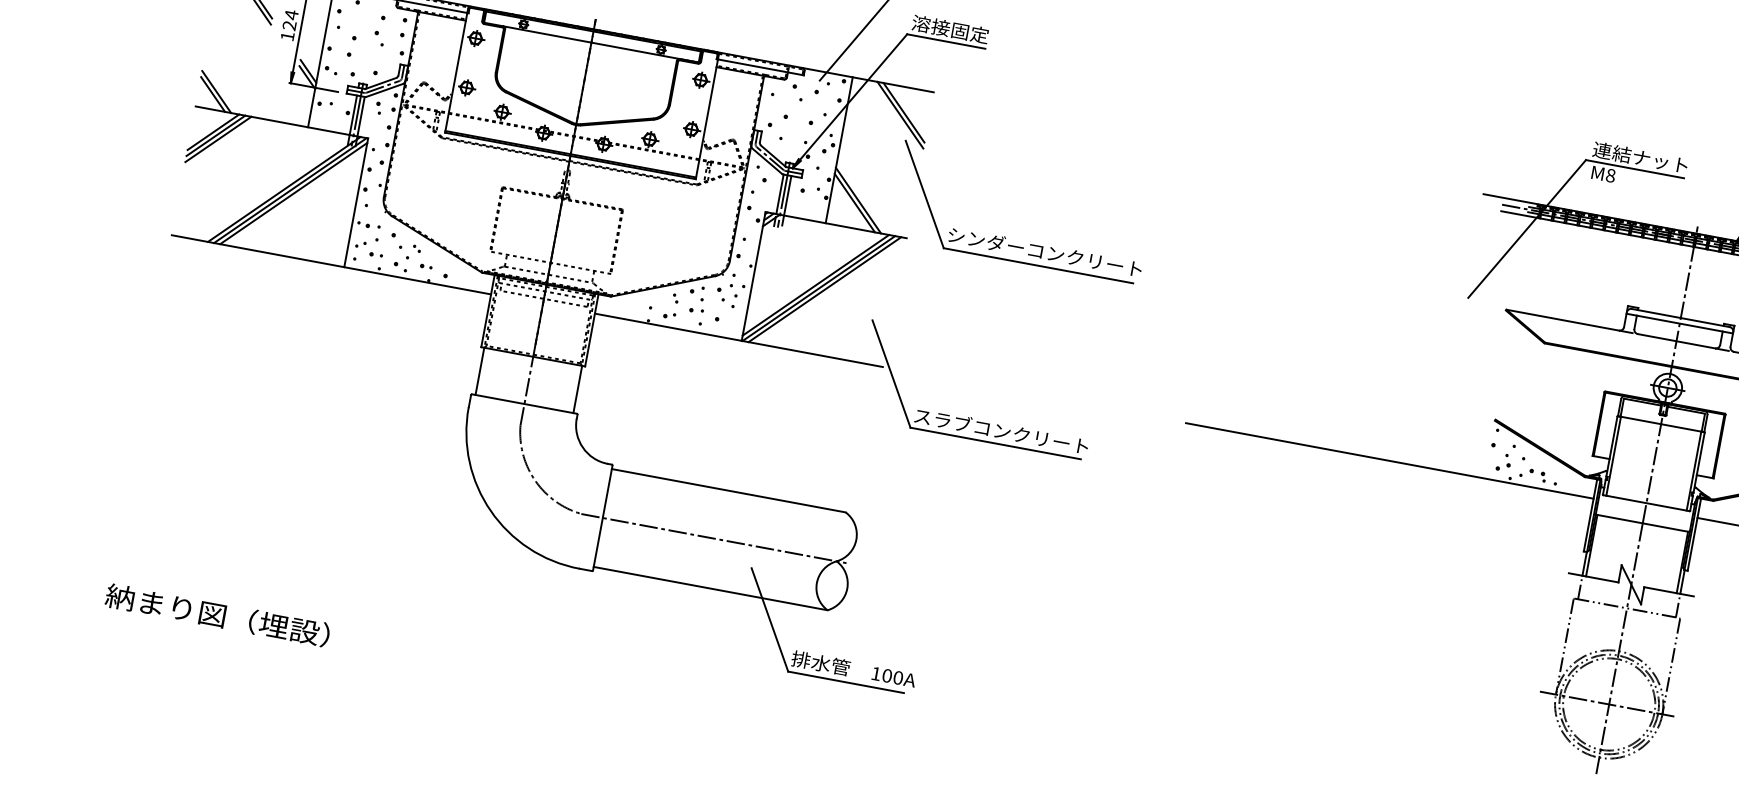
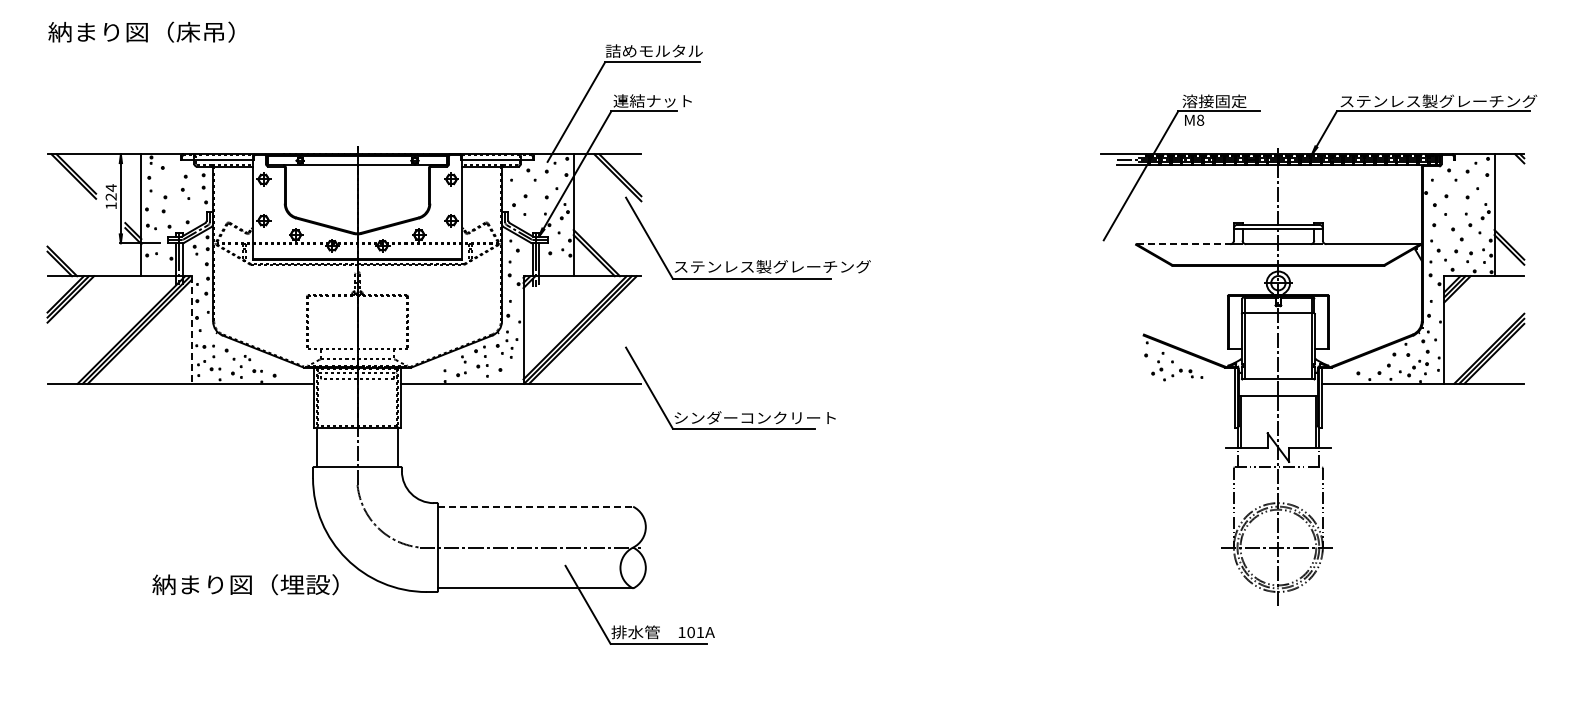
text: (959, 30) -> (652, 100), 溶接固定 -> 連結ナット
text: (1640, 157) -> (1221, 101), 連結ナット -> 溶接固定
line: (356, 202) -> (191, 329), solid -> dashed
text: (1065, 255) -> (772, 266), シンダーコンクリート -> ステンレス製グレーチング
line: (1562, 320) -> (1183, 244), solid -> dashed
text: (1010, 432) -> (754, 417), スラブコンクリート -> シンダーコンクリート
line: (1389, 460) -> (1064, 383), removed
line: (728, 490) -> (535, 506), solid -> dashed
text: (217, 614) -> (245, 584), moved
text: (898, 677) -> (700, 632), 100A -> 101A

